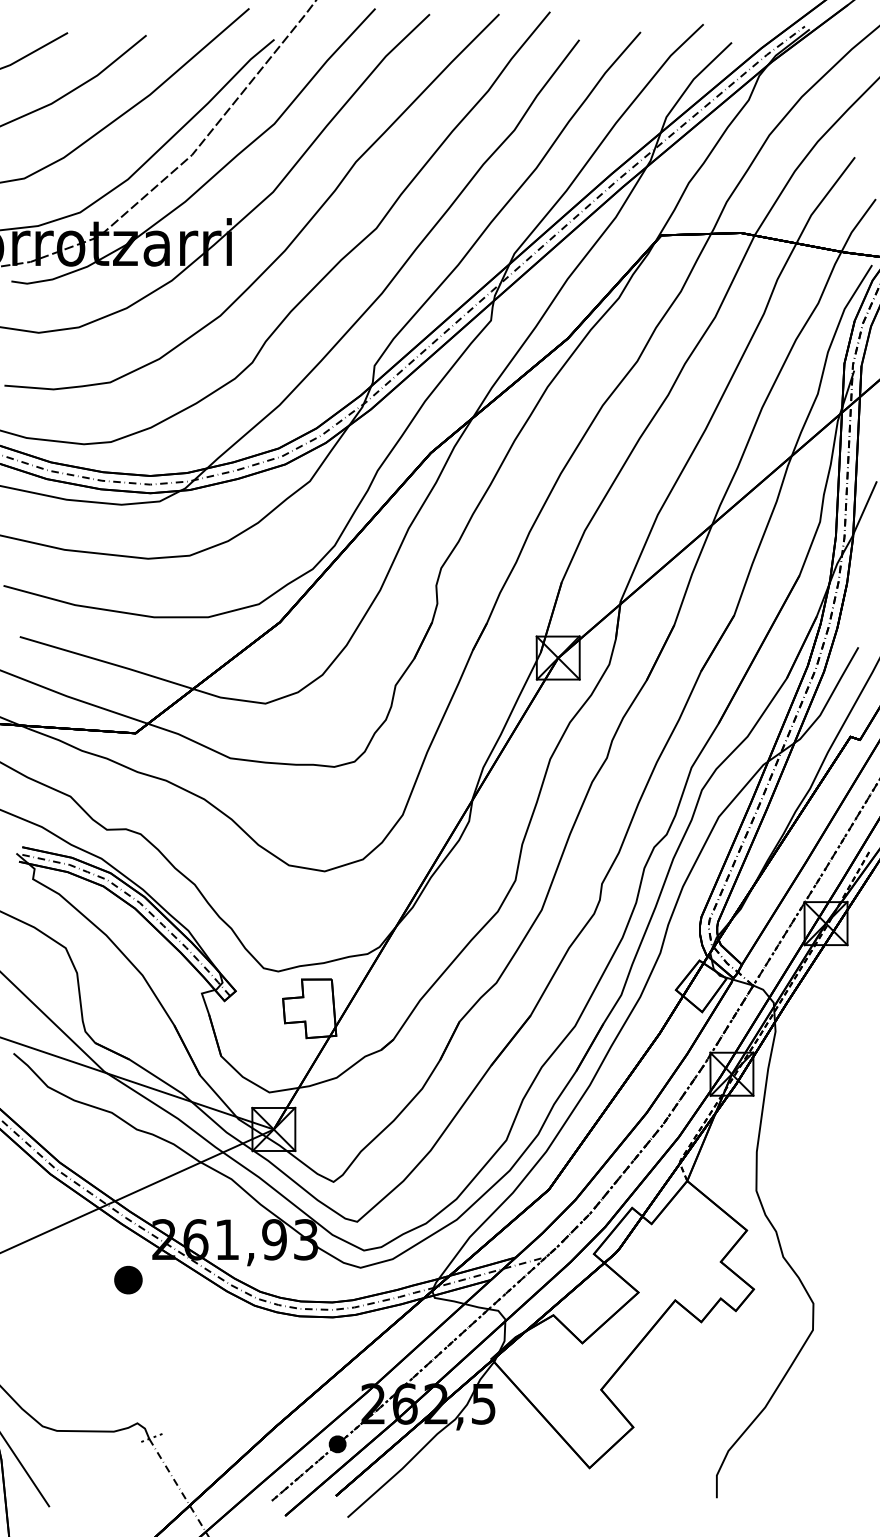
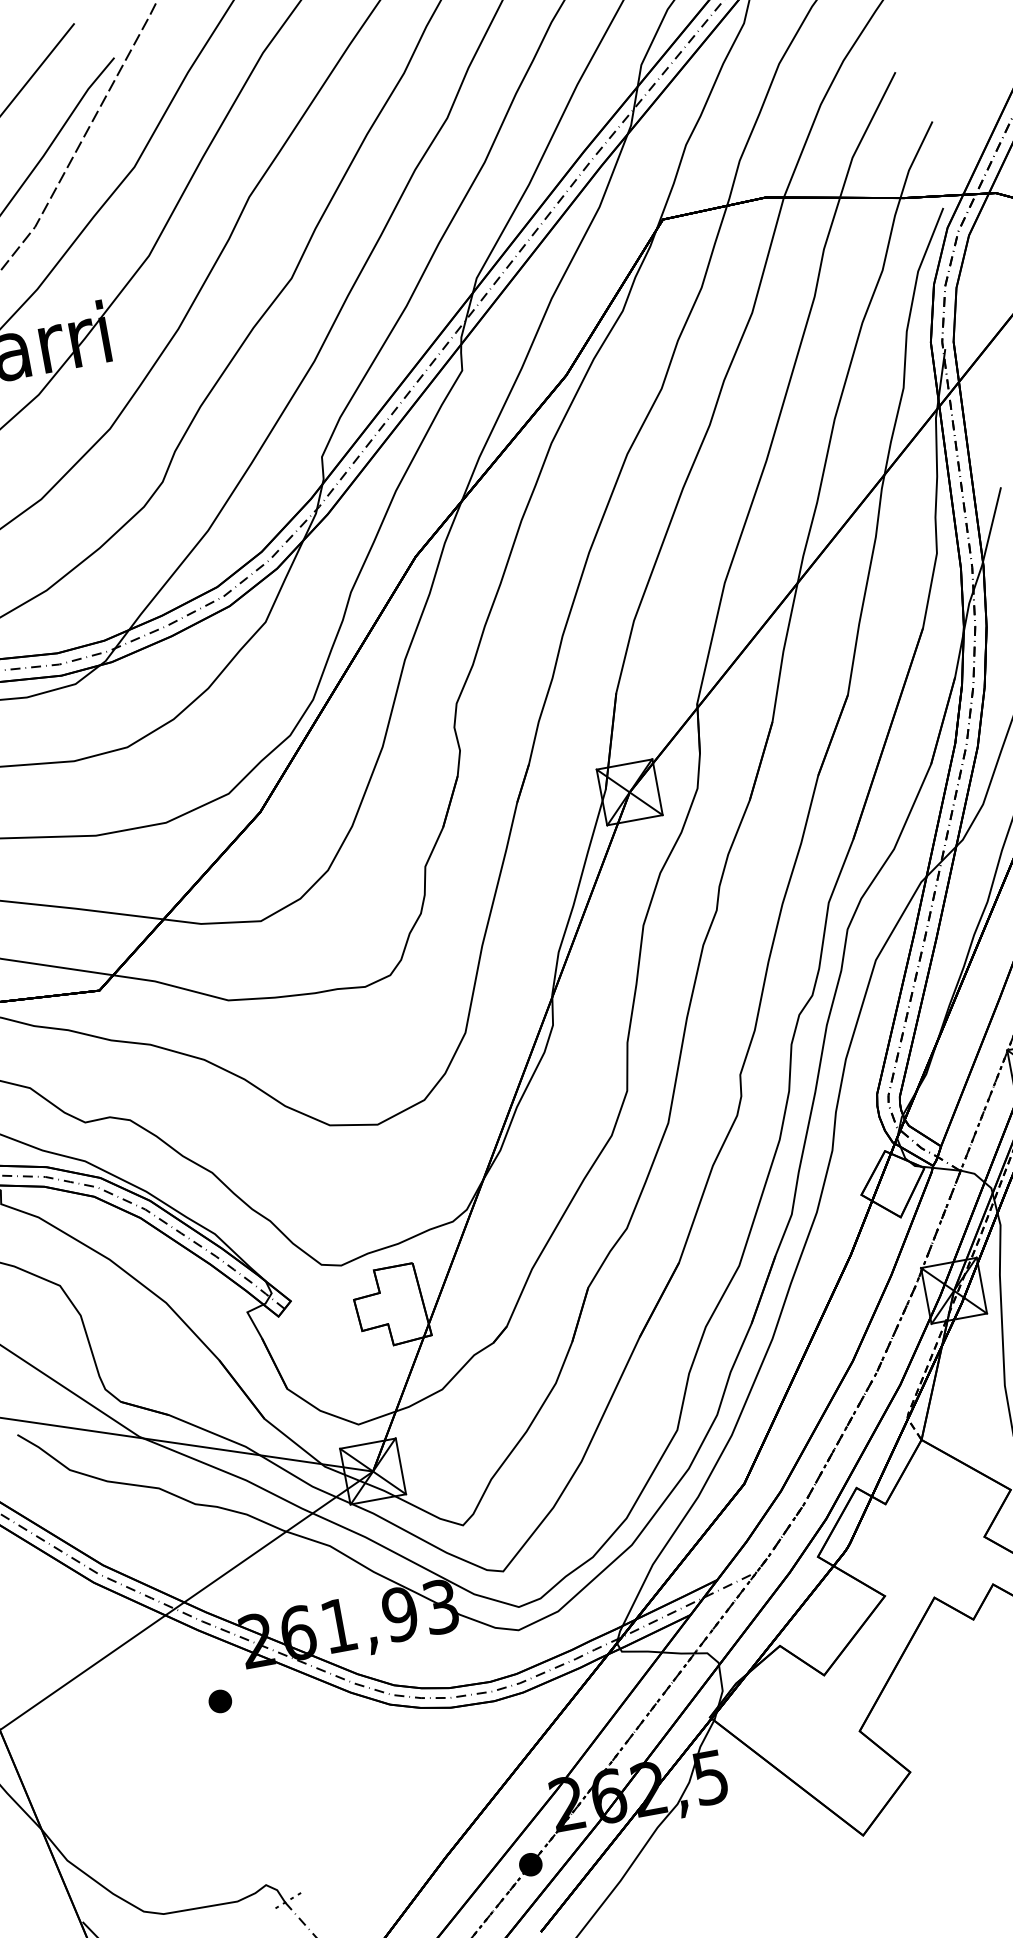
part: (128, 1279) -> (220, 1700), size x0.62

